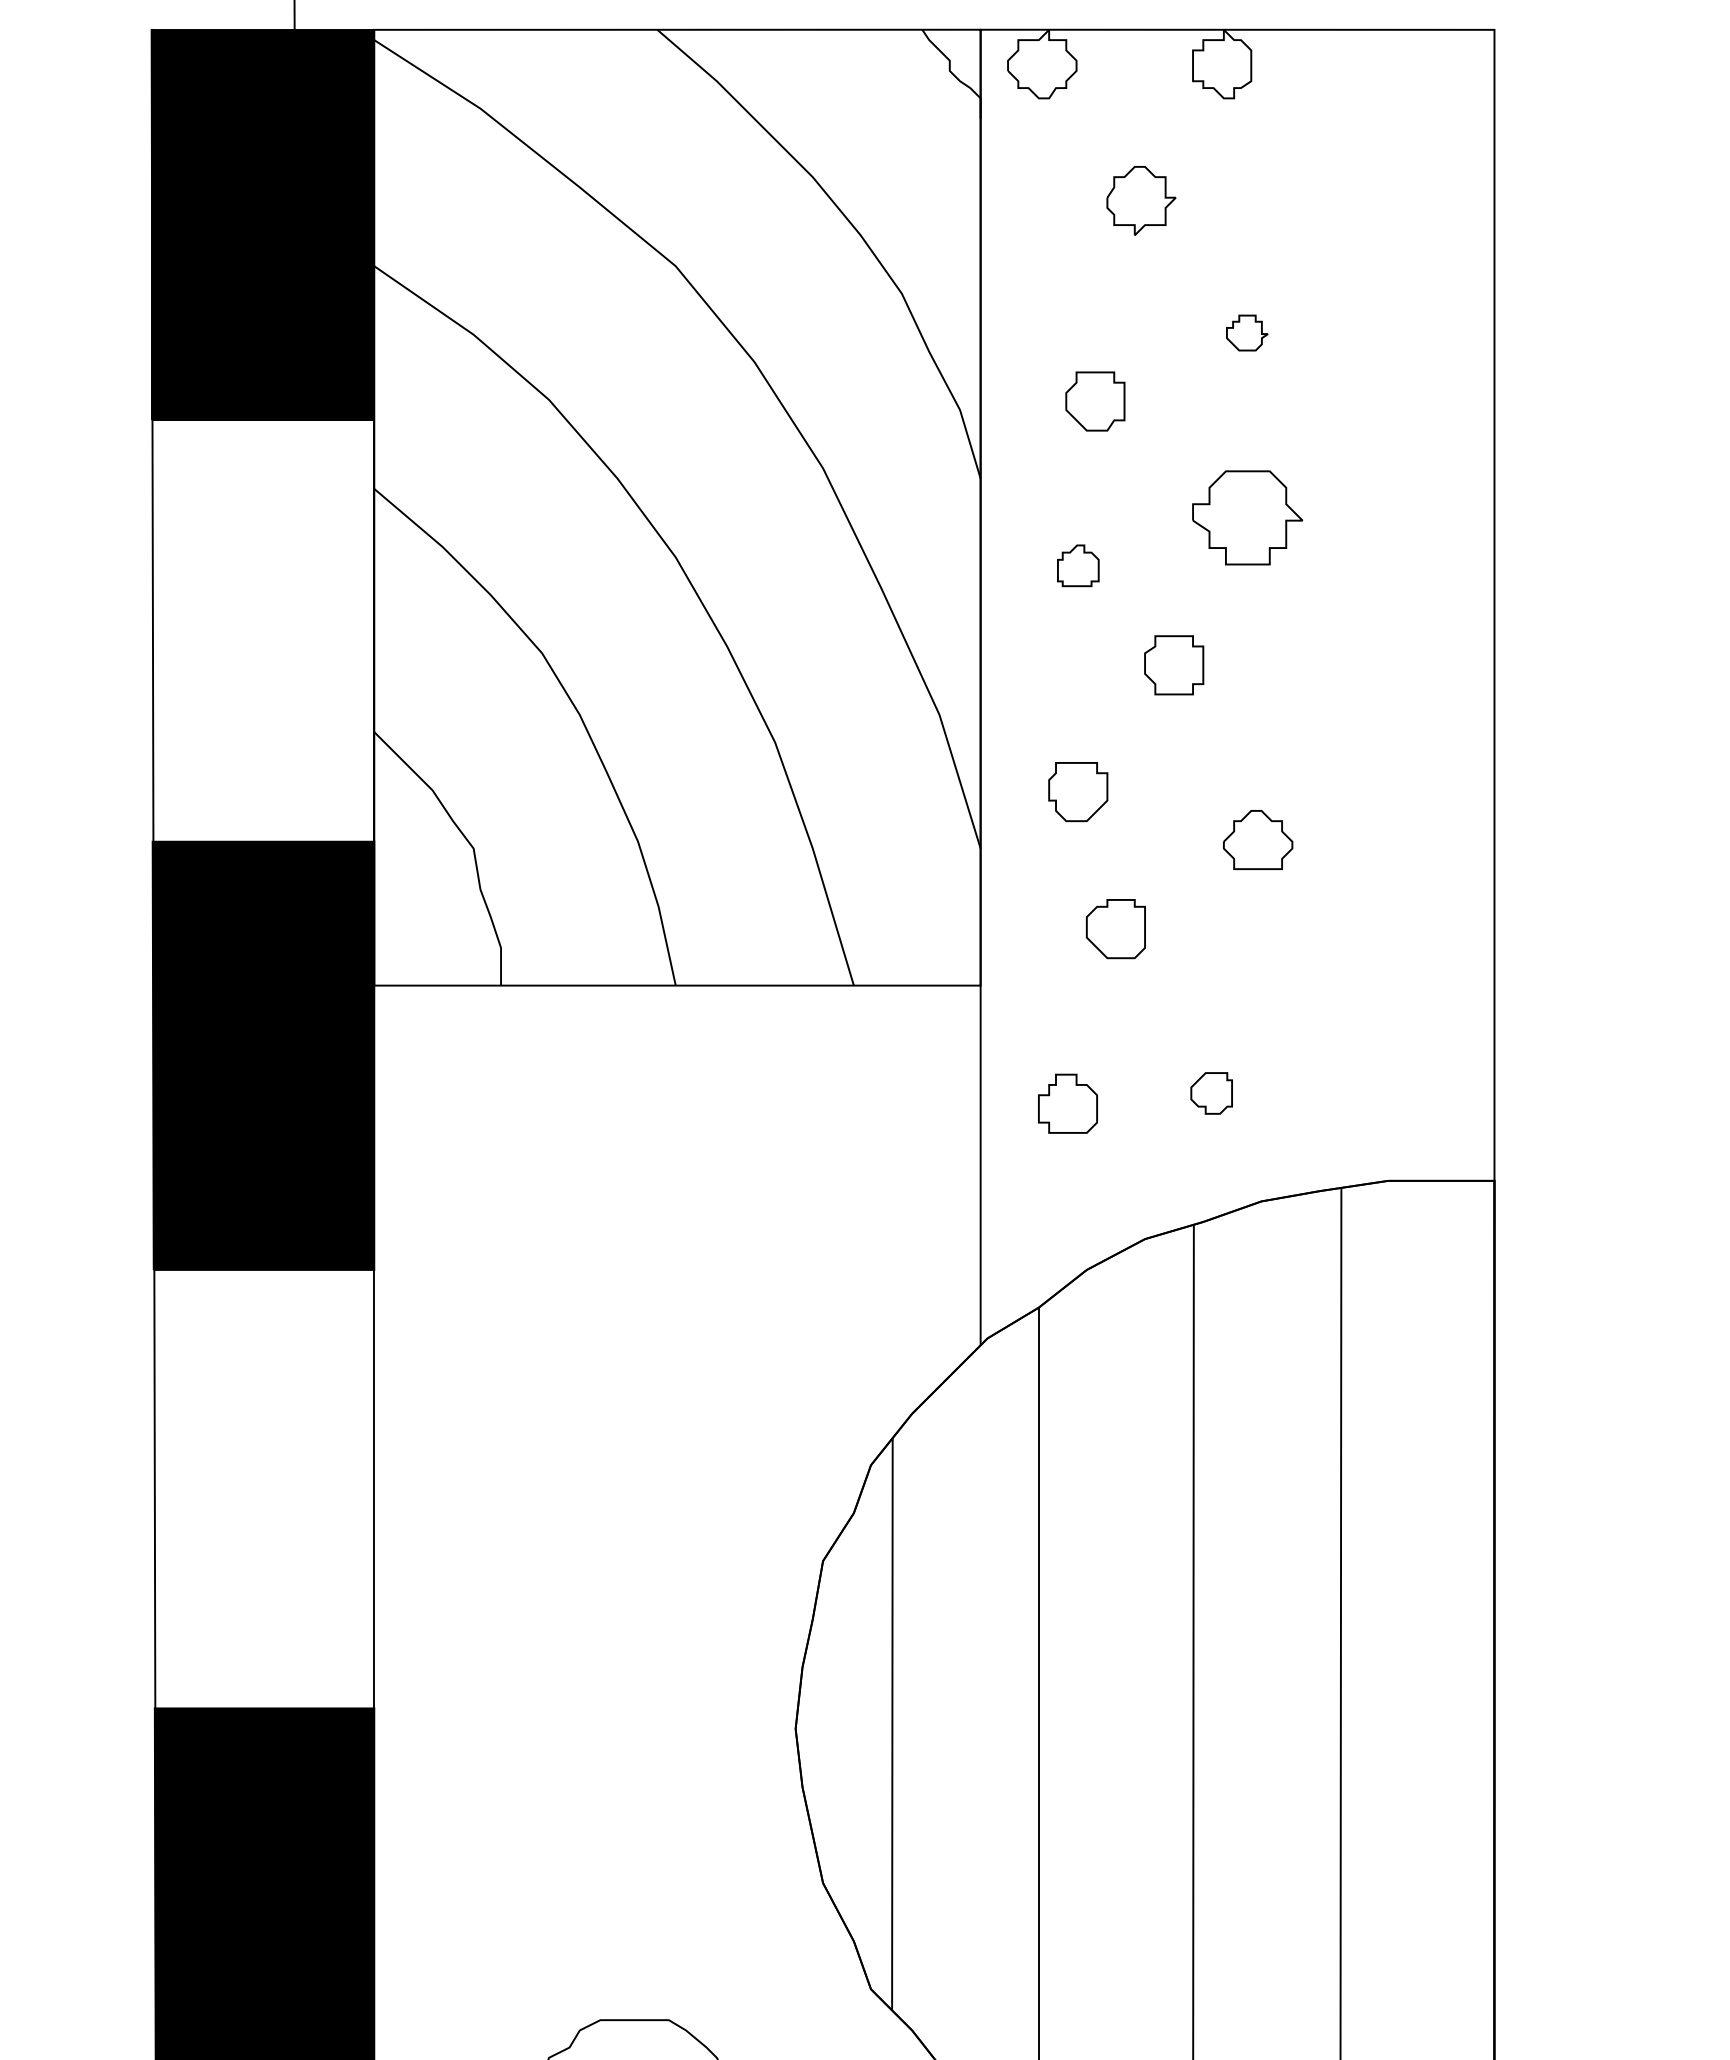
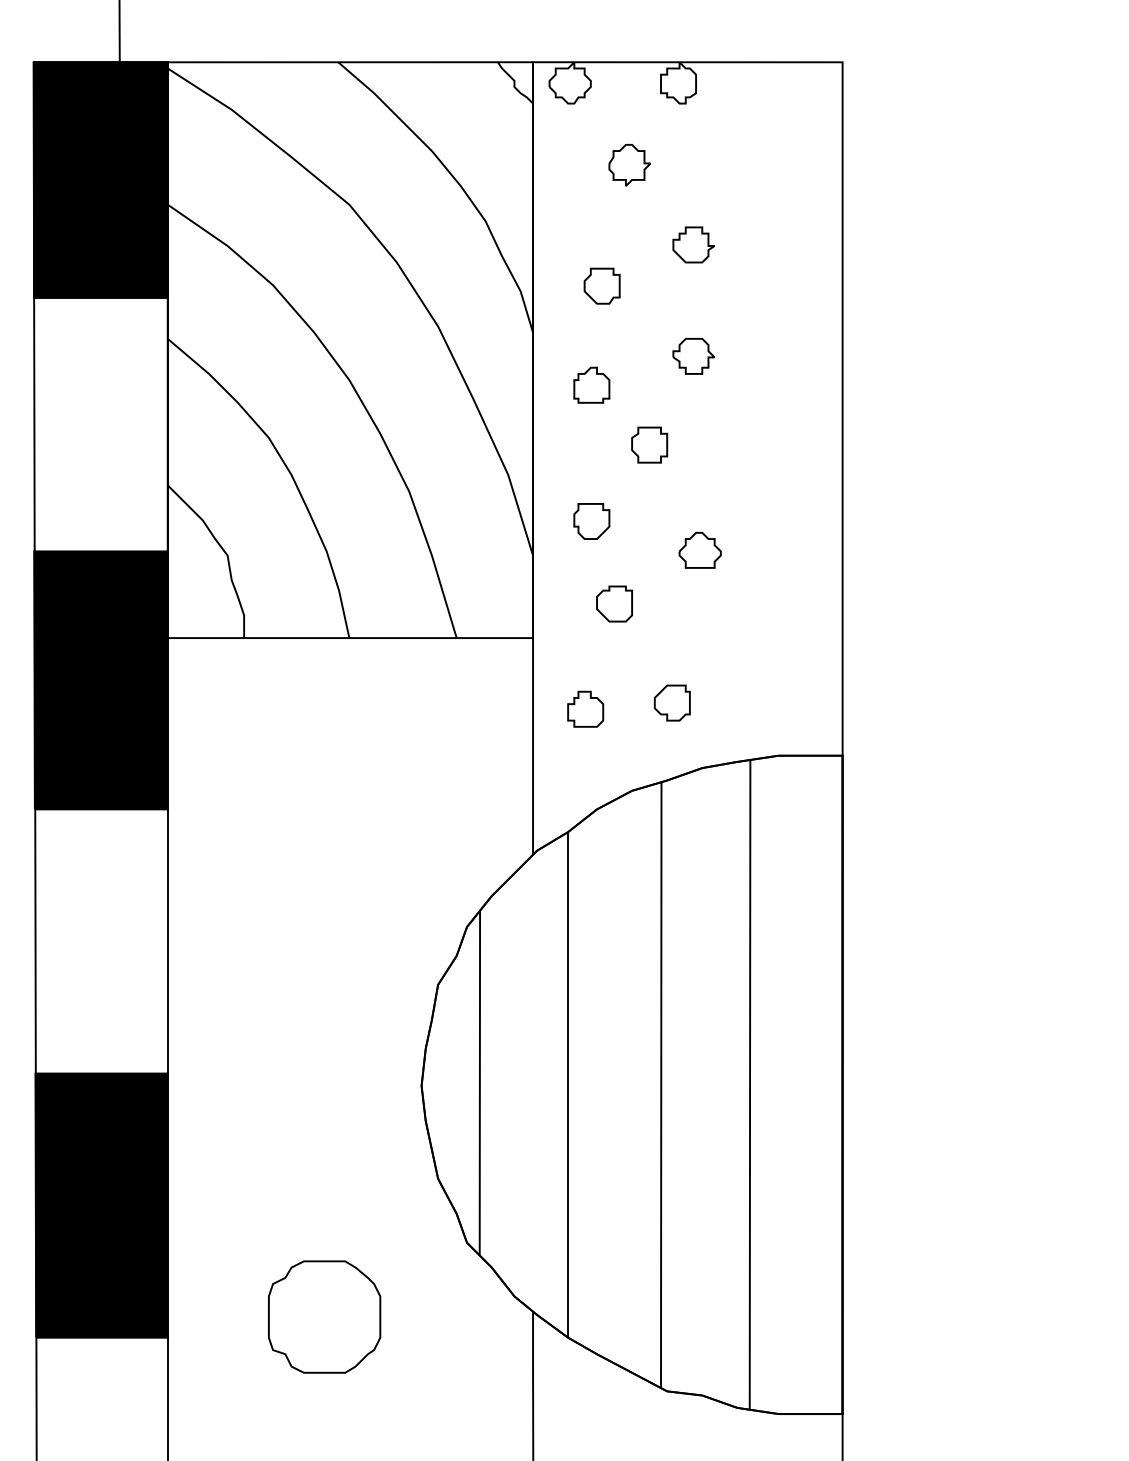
part: (1246, 332) -> (693, 244), size x1.67
part: (1246, 518) -> (693, 356), size x0.62
part: (1077, 564) -> (591, 384), size x1.43
part: (1210, 1092) -> (671, 702), size x1.43

